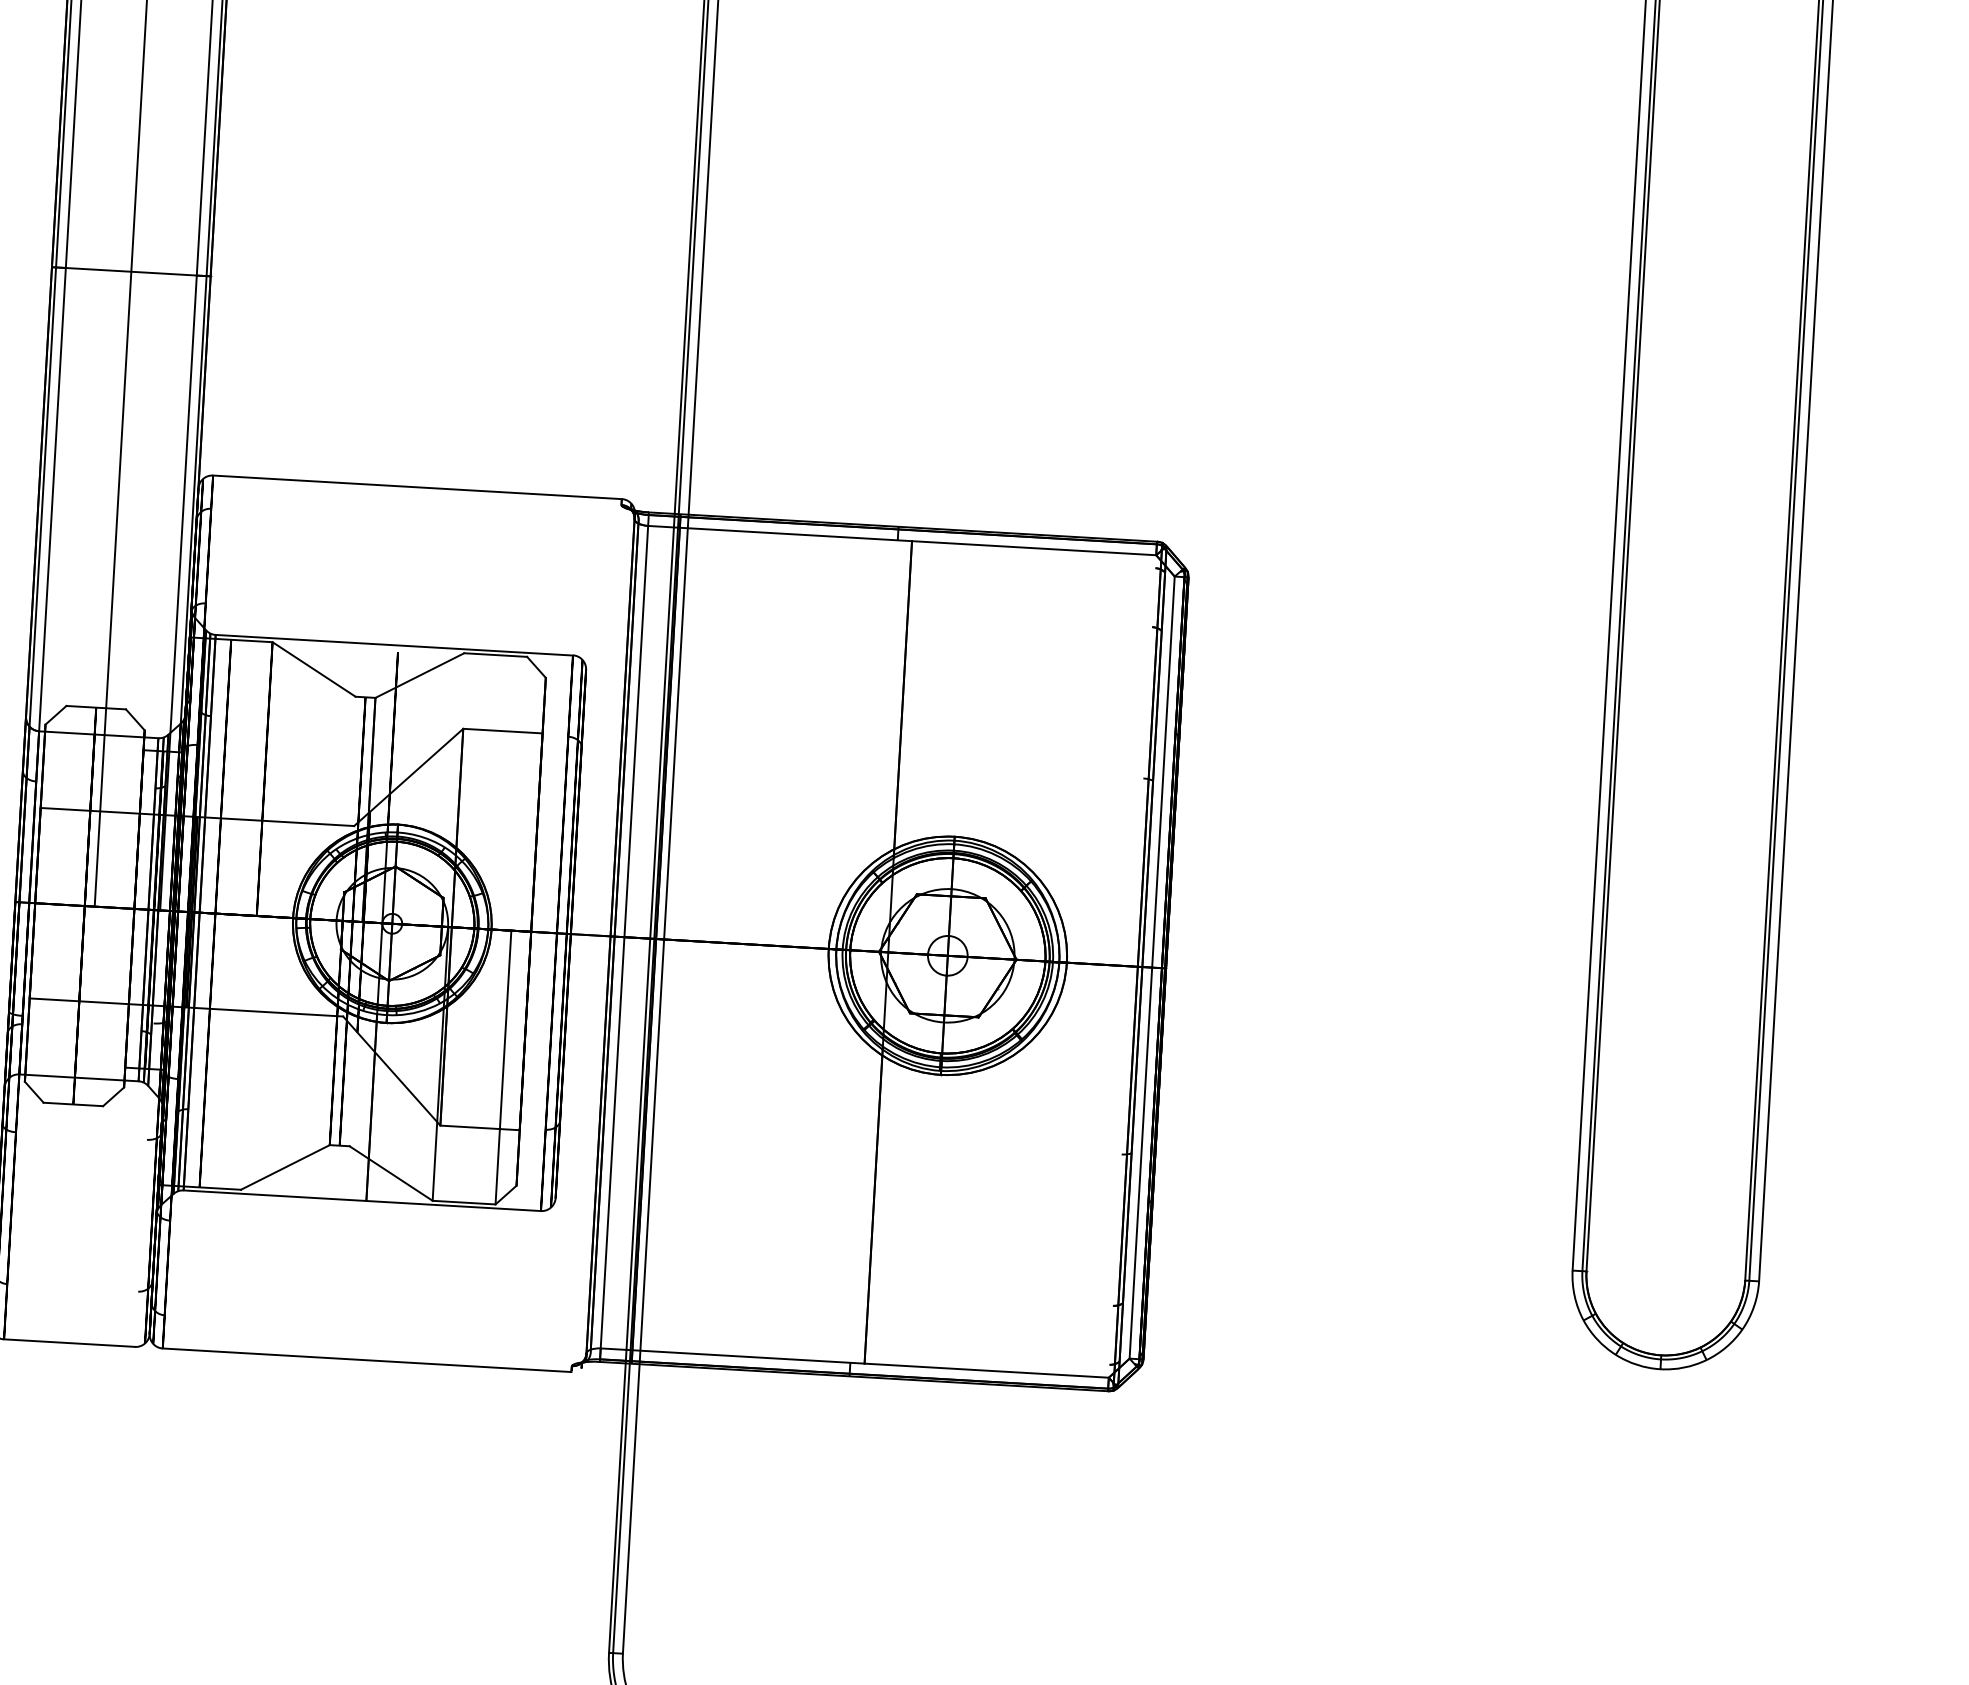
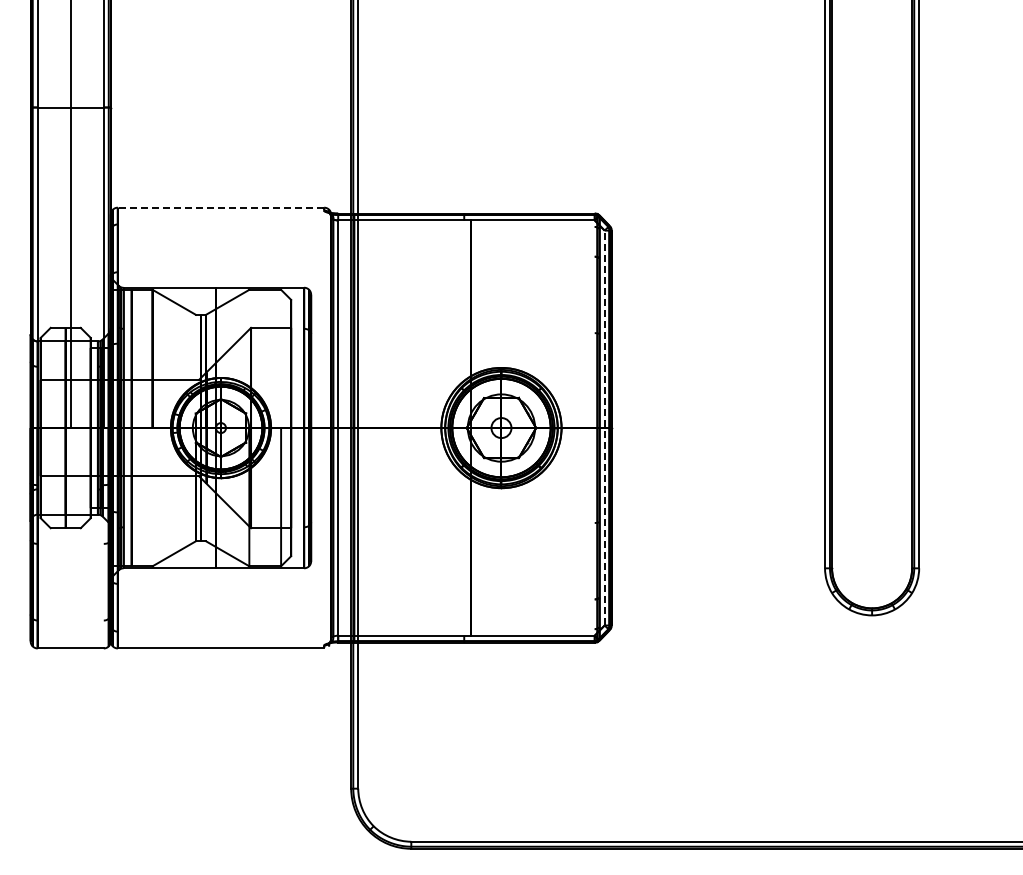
line: (416, 486) -> (220, 207), solid -> dashed
line: (1151, 966) -> (604, 427), solid -> dashed

